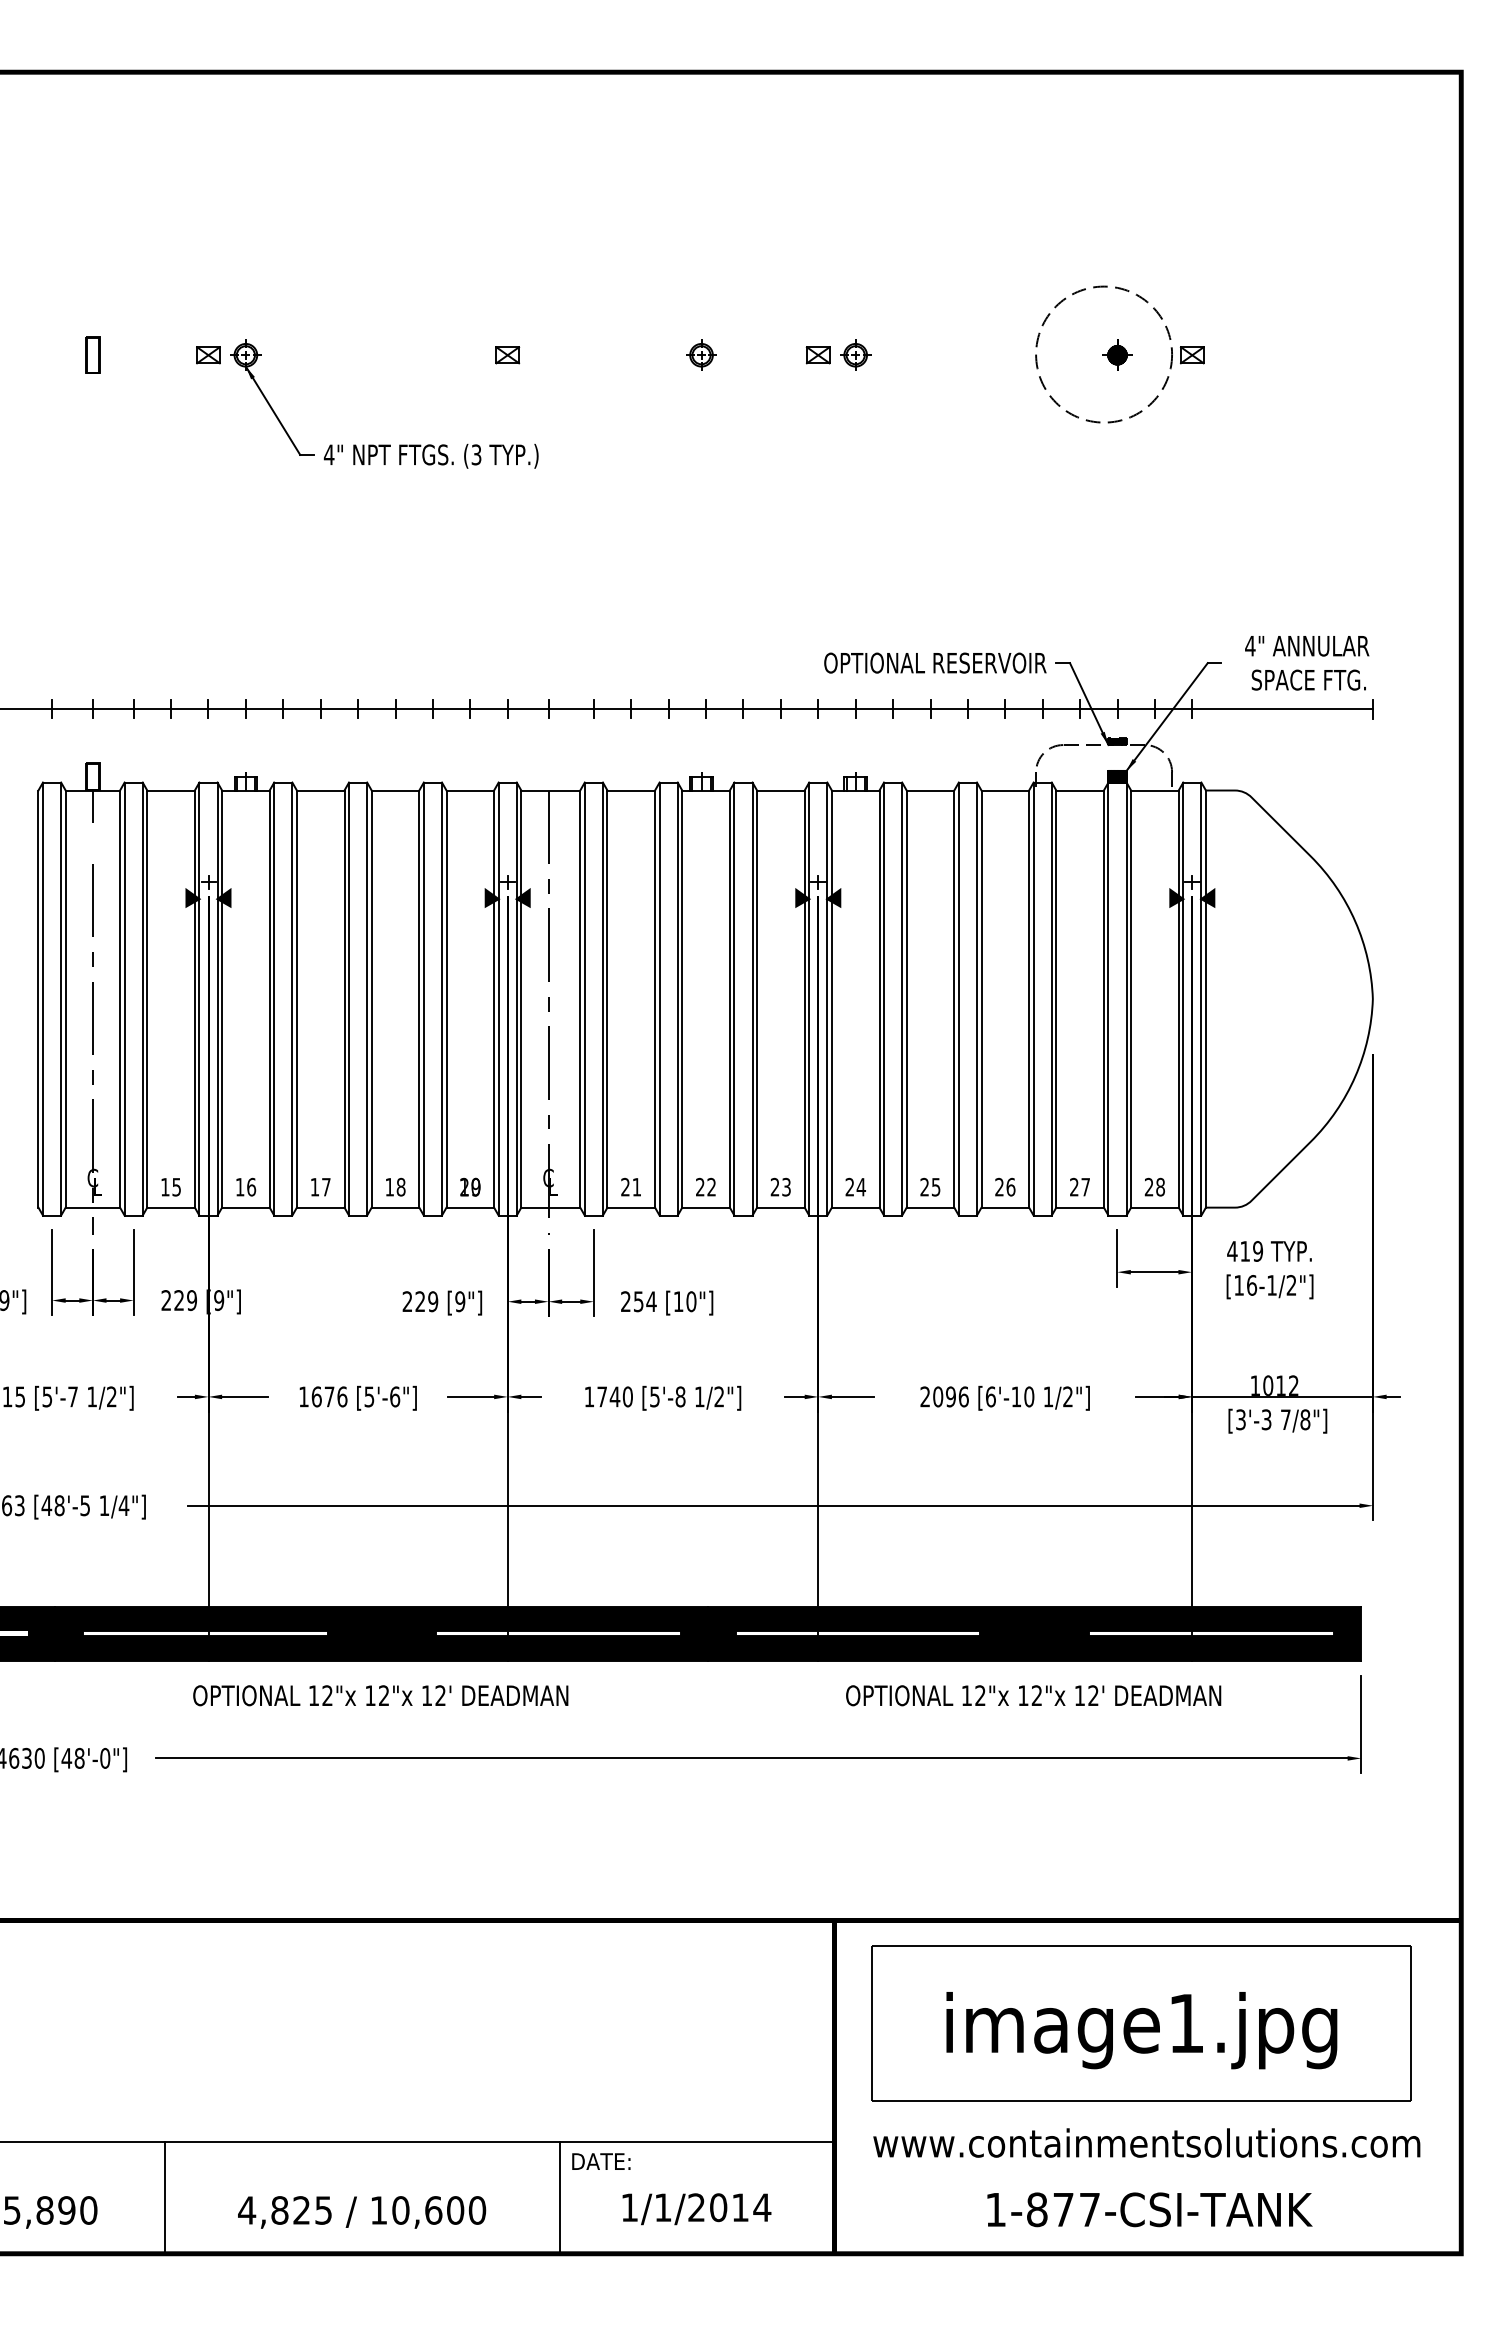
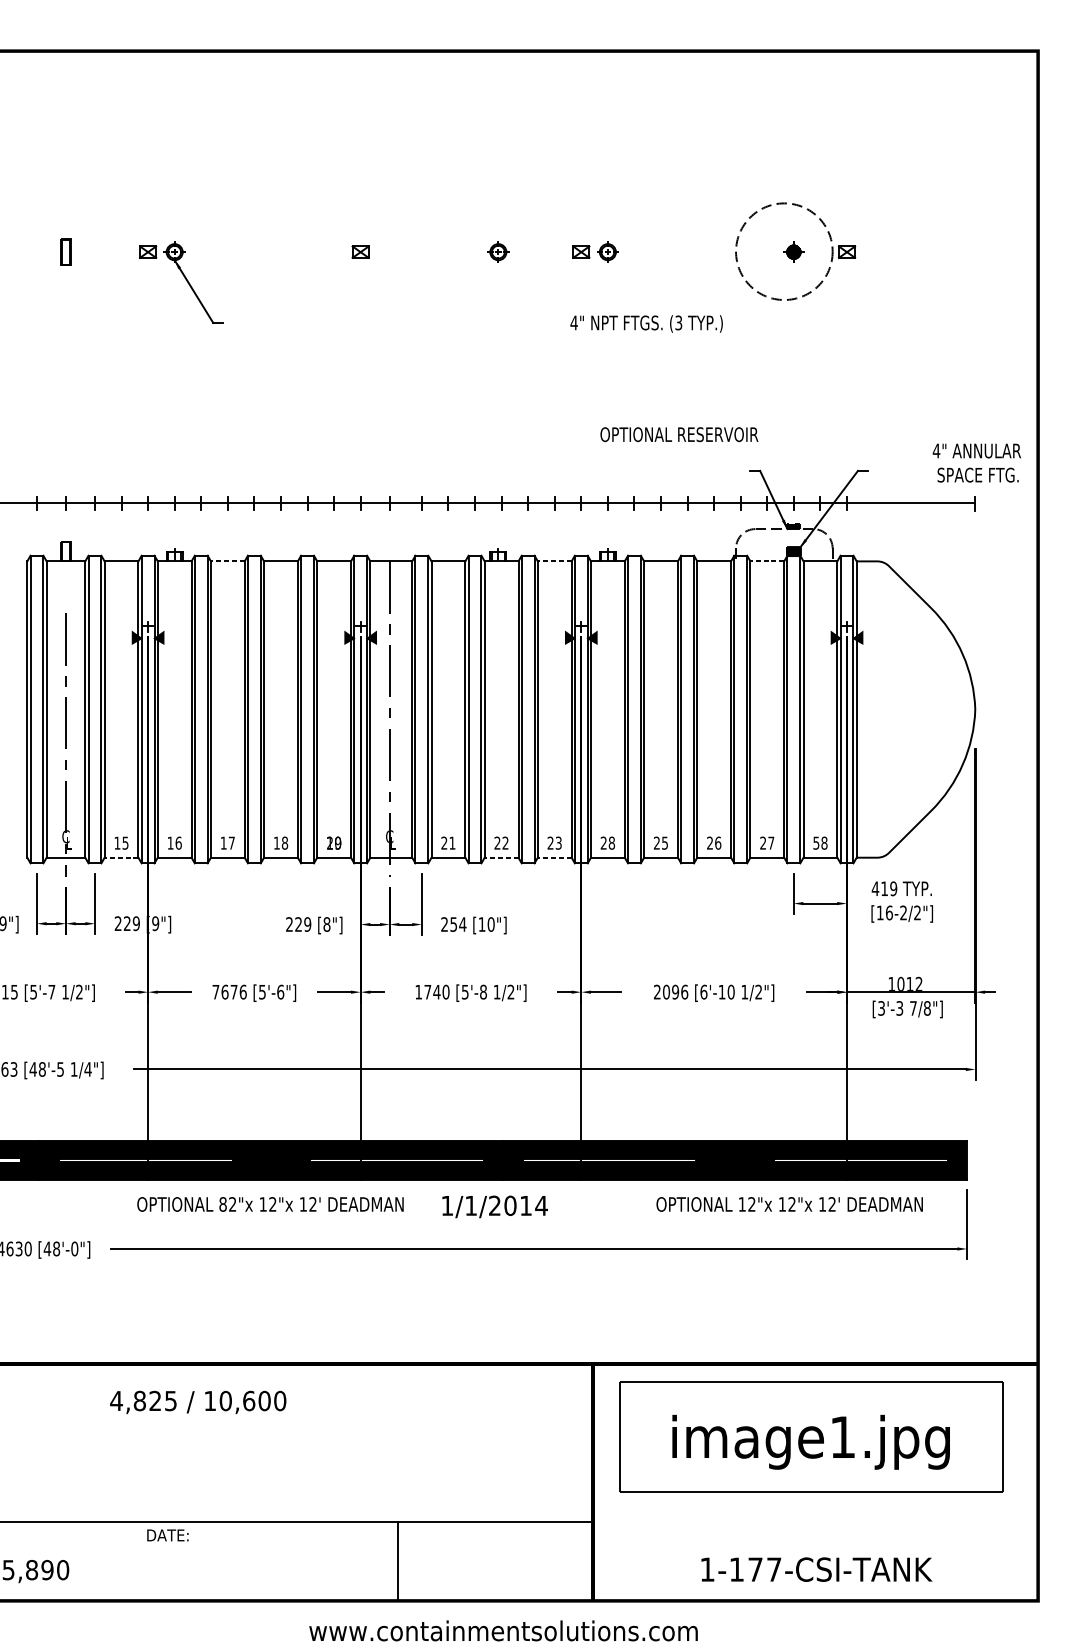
text: (430, 455) -> (646, 323), moved
text: (935, 662) -> (679, 434), moved
text: (1307, 663) -> (977, 463), moved
line: (320, 790) -> (227, 561), solid -> dashed
line: (780, 790) -> (554, 561), solid -> dashed
line: (1080, 790) -> (767, 561), solid -> dashed
line: (92, 806) -> (65, 572), removed
text: (860, 1186) -> (611, 842), 24 -> 28
text: (1149, 1186) -> (816, 842), 28 -> 58
line: (171, 1207) -> (121, 857), solid -> dashed
line: (706, 1207) -> (501, 857), solid -> dashed
line: (780, 1207) -> (554, 857), solid -> dashed
text: (1271, 1285) -> (903, 913), [16-1/2"] -> [16-2/2"]
text: (460, 1301) -> (327, 924), [9"] -> [8"]
text: (303, 1396) -> (215, 991), 1676 -> 7676
text: (313, 1695) -> (222, 1204), 12"x -> 82"x
text: (1033, 1695) -> (789, 1204), moved
text: (1146, 2142) -> (503, 1630), moved
text: (601, 2161) -> (168, 1535), moved
line: (165, 2197) -> (117, 1560), removed
text: (696, 2209) -> (494, 1207), moved
text: (1037, 2209) -> (737, 1569), 1-877-CSI-TANK -> 1-177-CSI-TANK
text: (362, 2212) -> (198, 1402), moved

